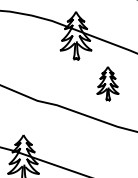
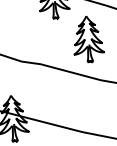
part: (107, 83) -> (87, 39), size x1.43

